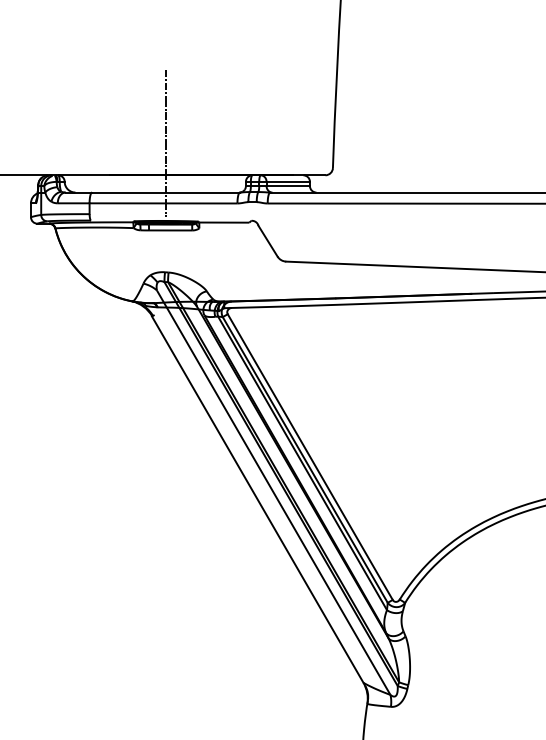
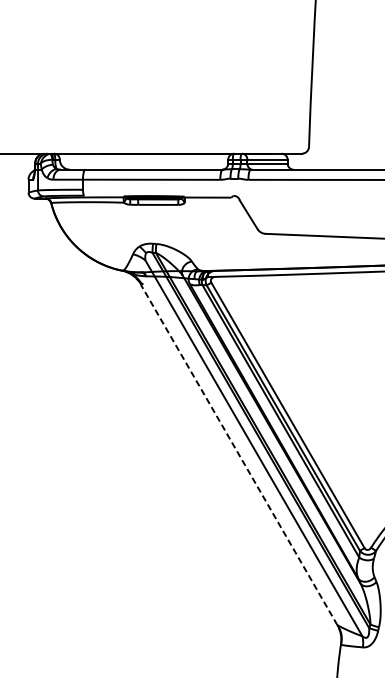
line: (166, 143) -> (154, 124), removed
line: (257, 499) -> (238, 454), solid -> dashed

